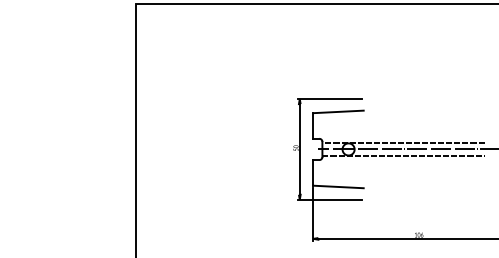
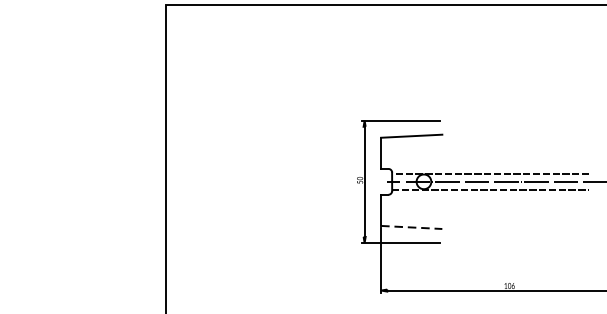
line: (339, 187) -> (412, 228), solid -> dashed

